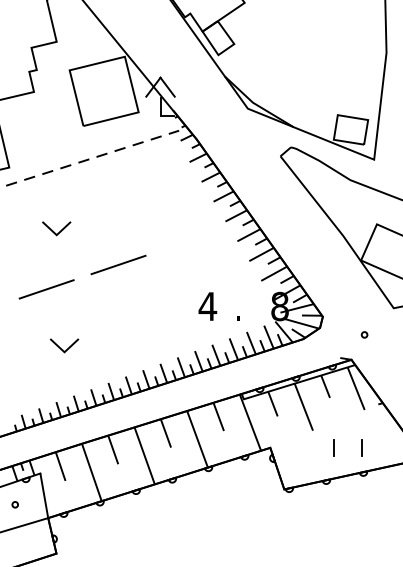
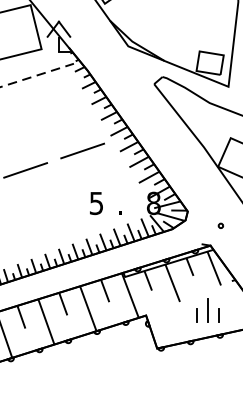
line: (190, 240) -> (82, 150), added
text: (207, 306) -> (96, 203), 4 -> 5
line: (348, 441) -> (208, 310), added

